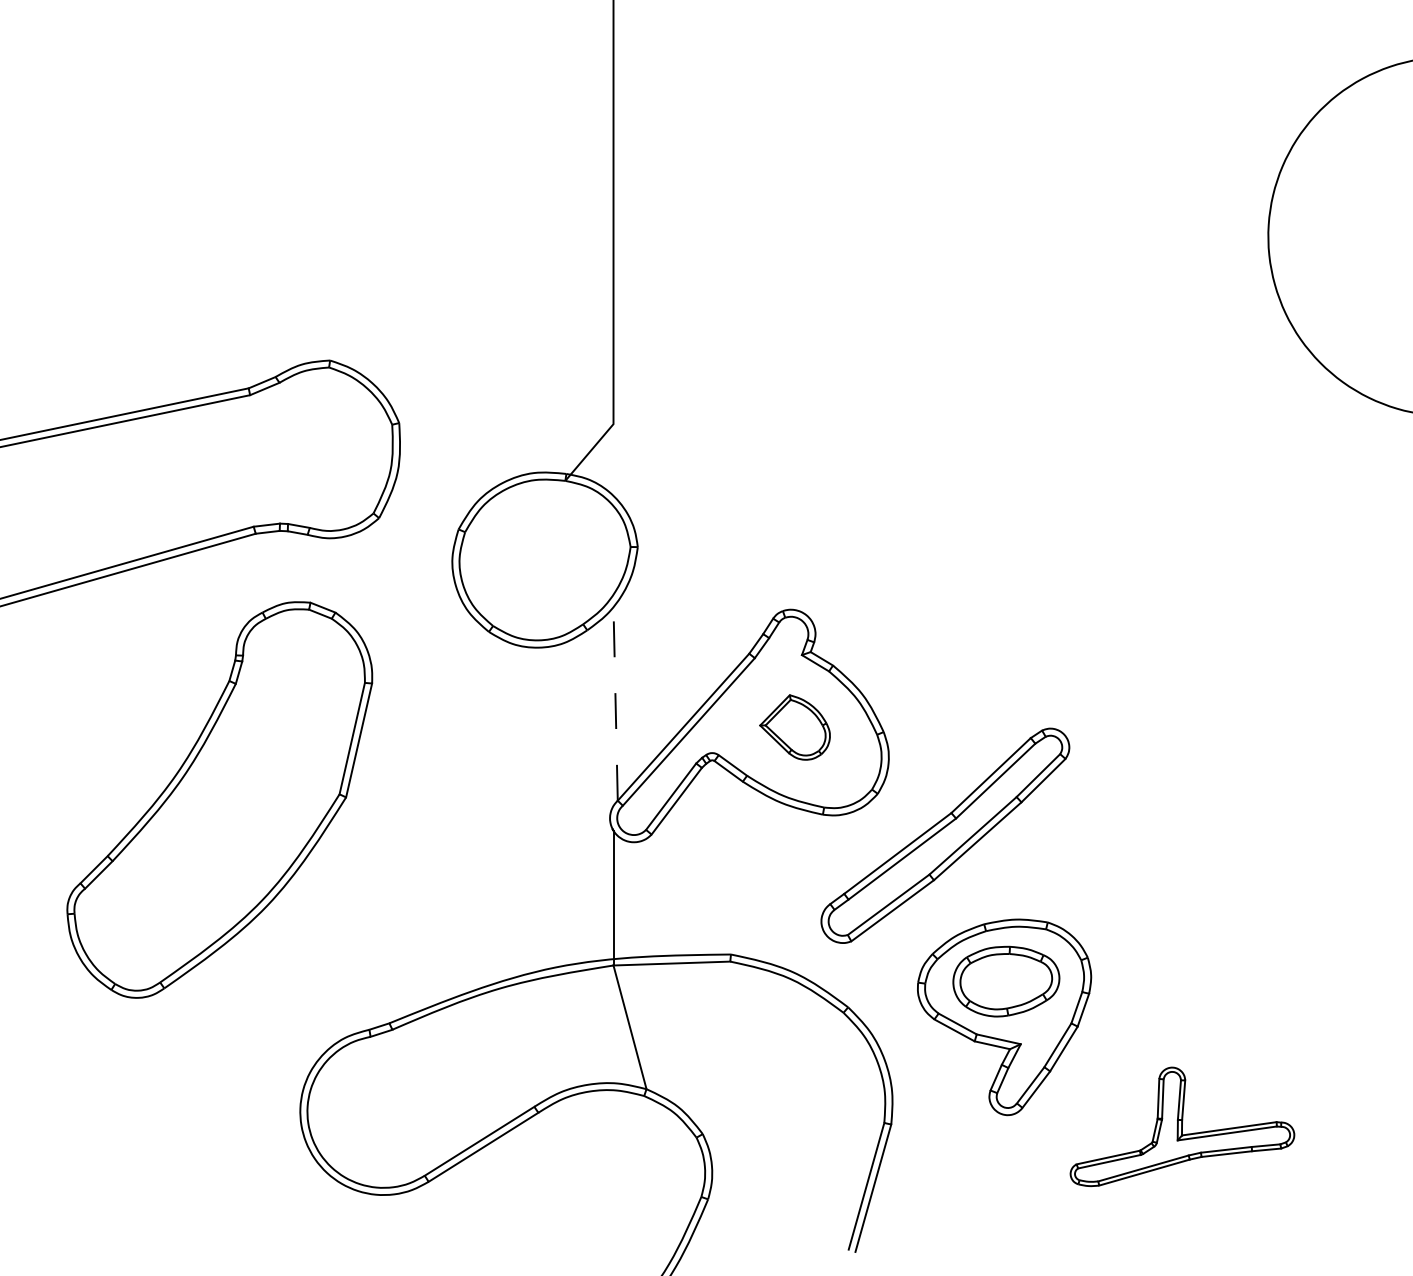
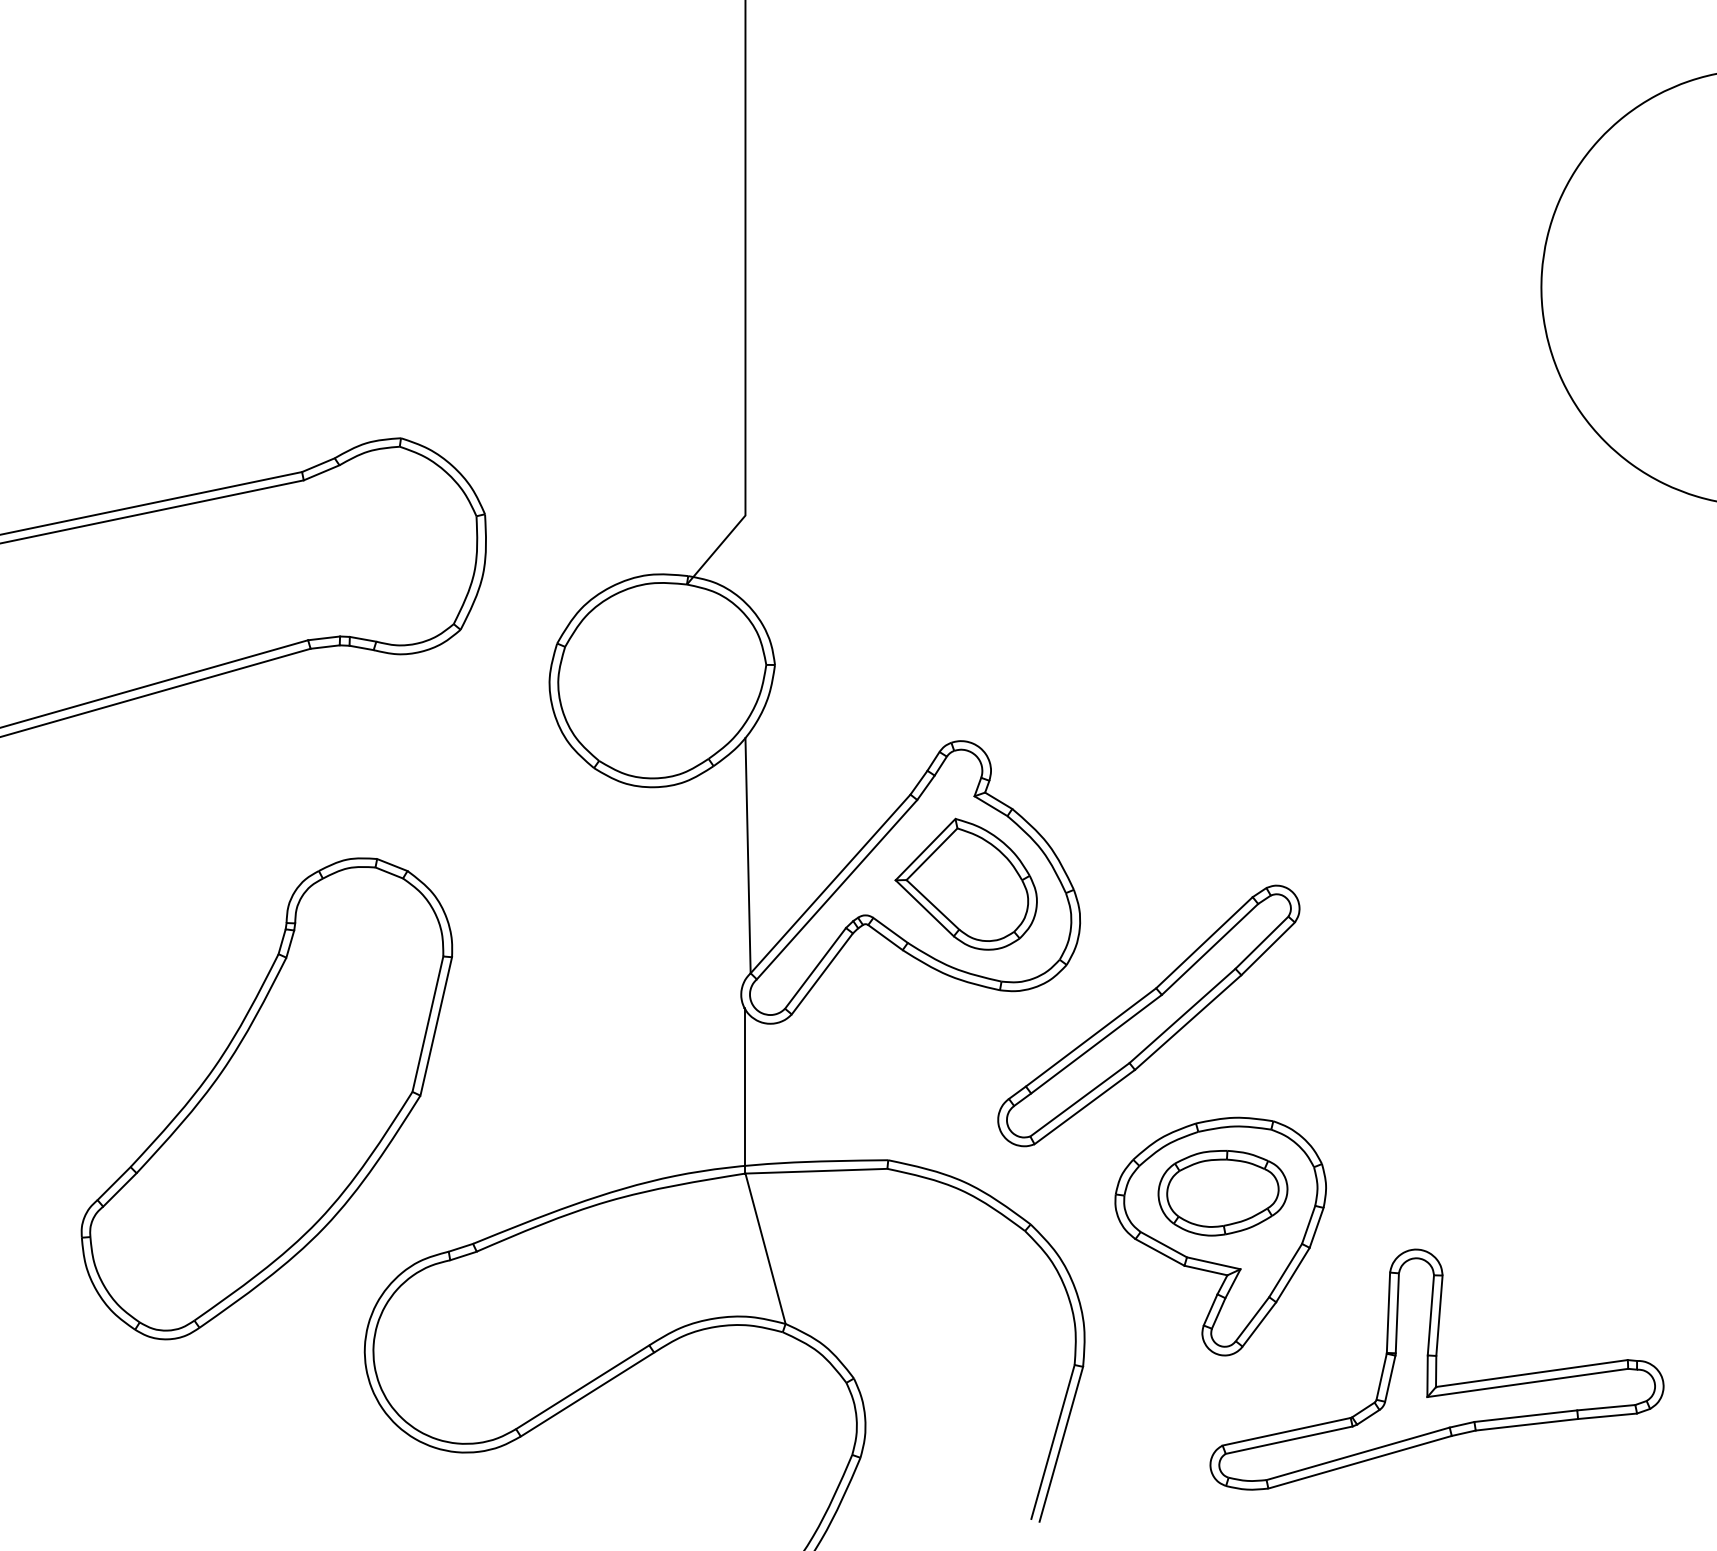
line: (615, 703) -> (747, 855), dashed -> solid
part: (794, 727) -> (965, 884), size x1.67
part: (219, 799) -> (266, 1098), moved
part: (1182, 1126) -> (1437, 1369), size x1.67

